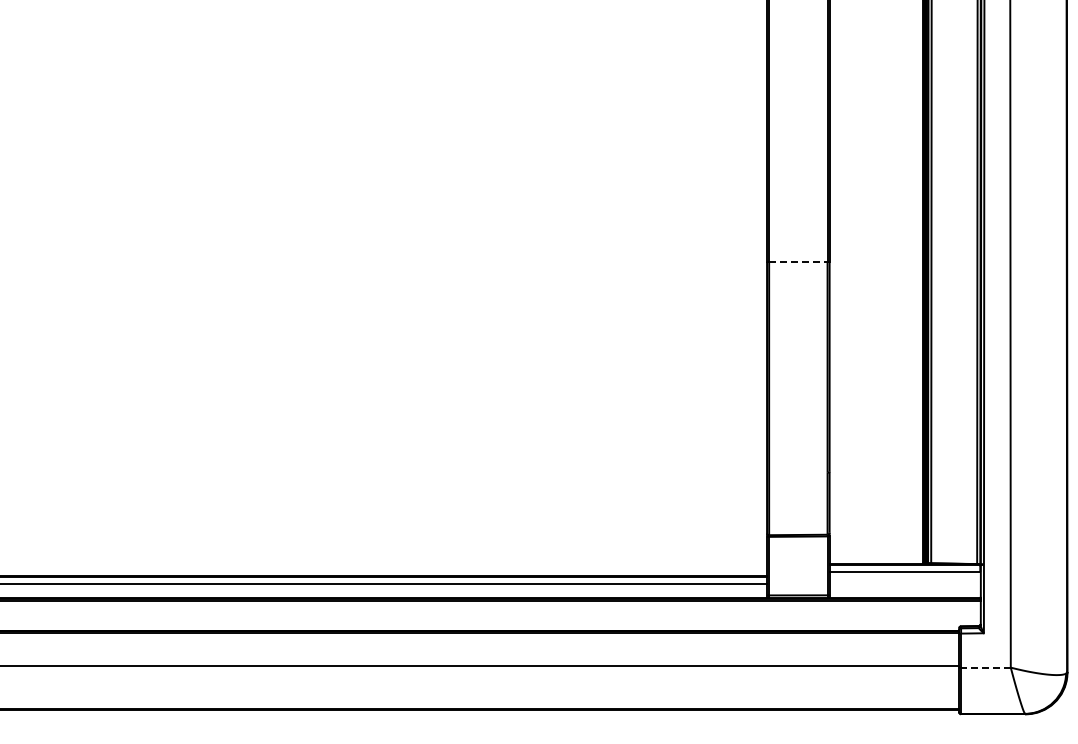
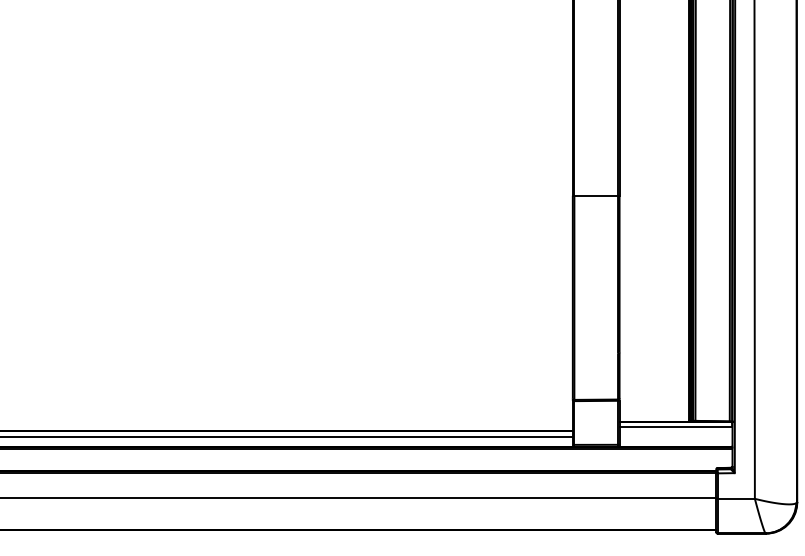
line: (798, 261) -> (596, 195), dashed -> solid
line: (985, 667) -> (735, 498), dashed -> solid

